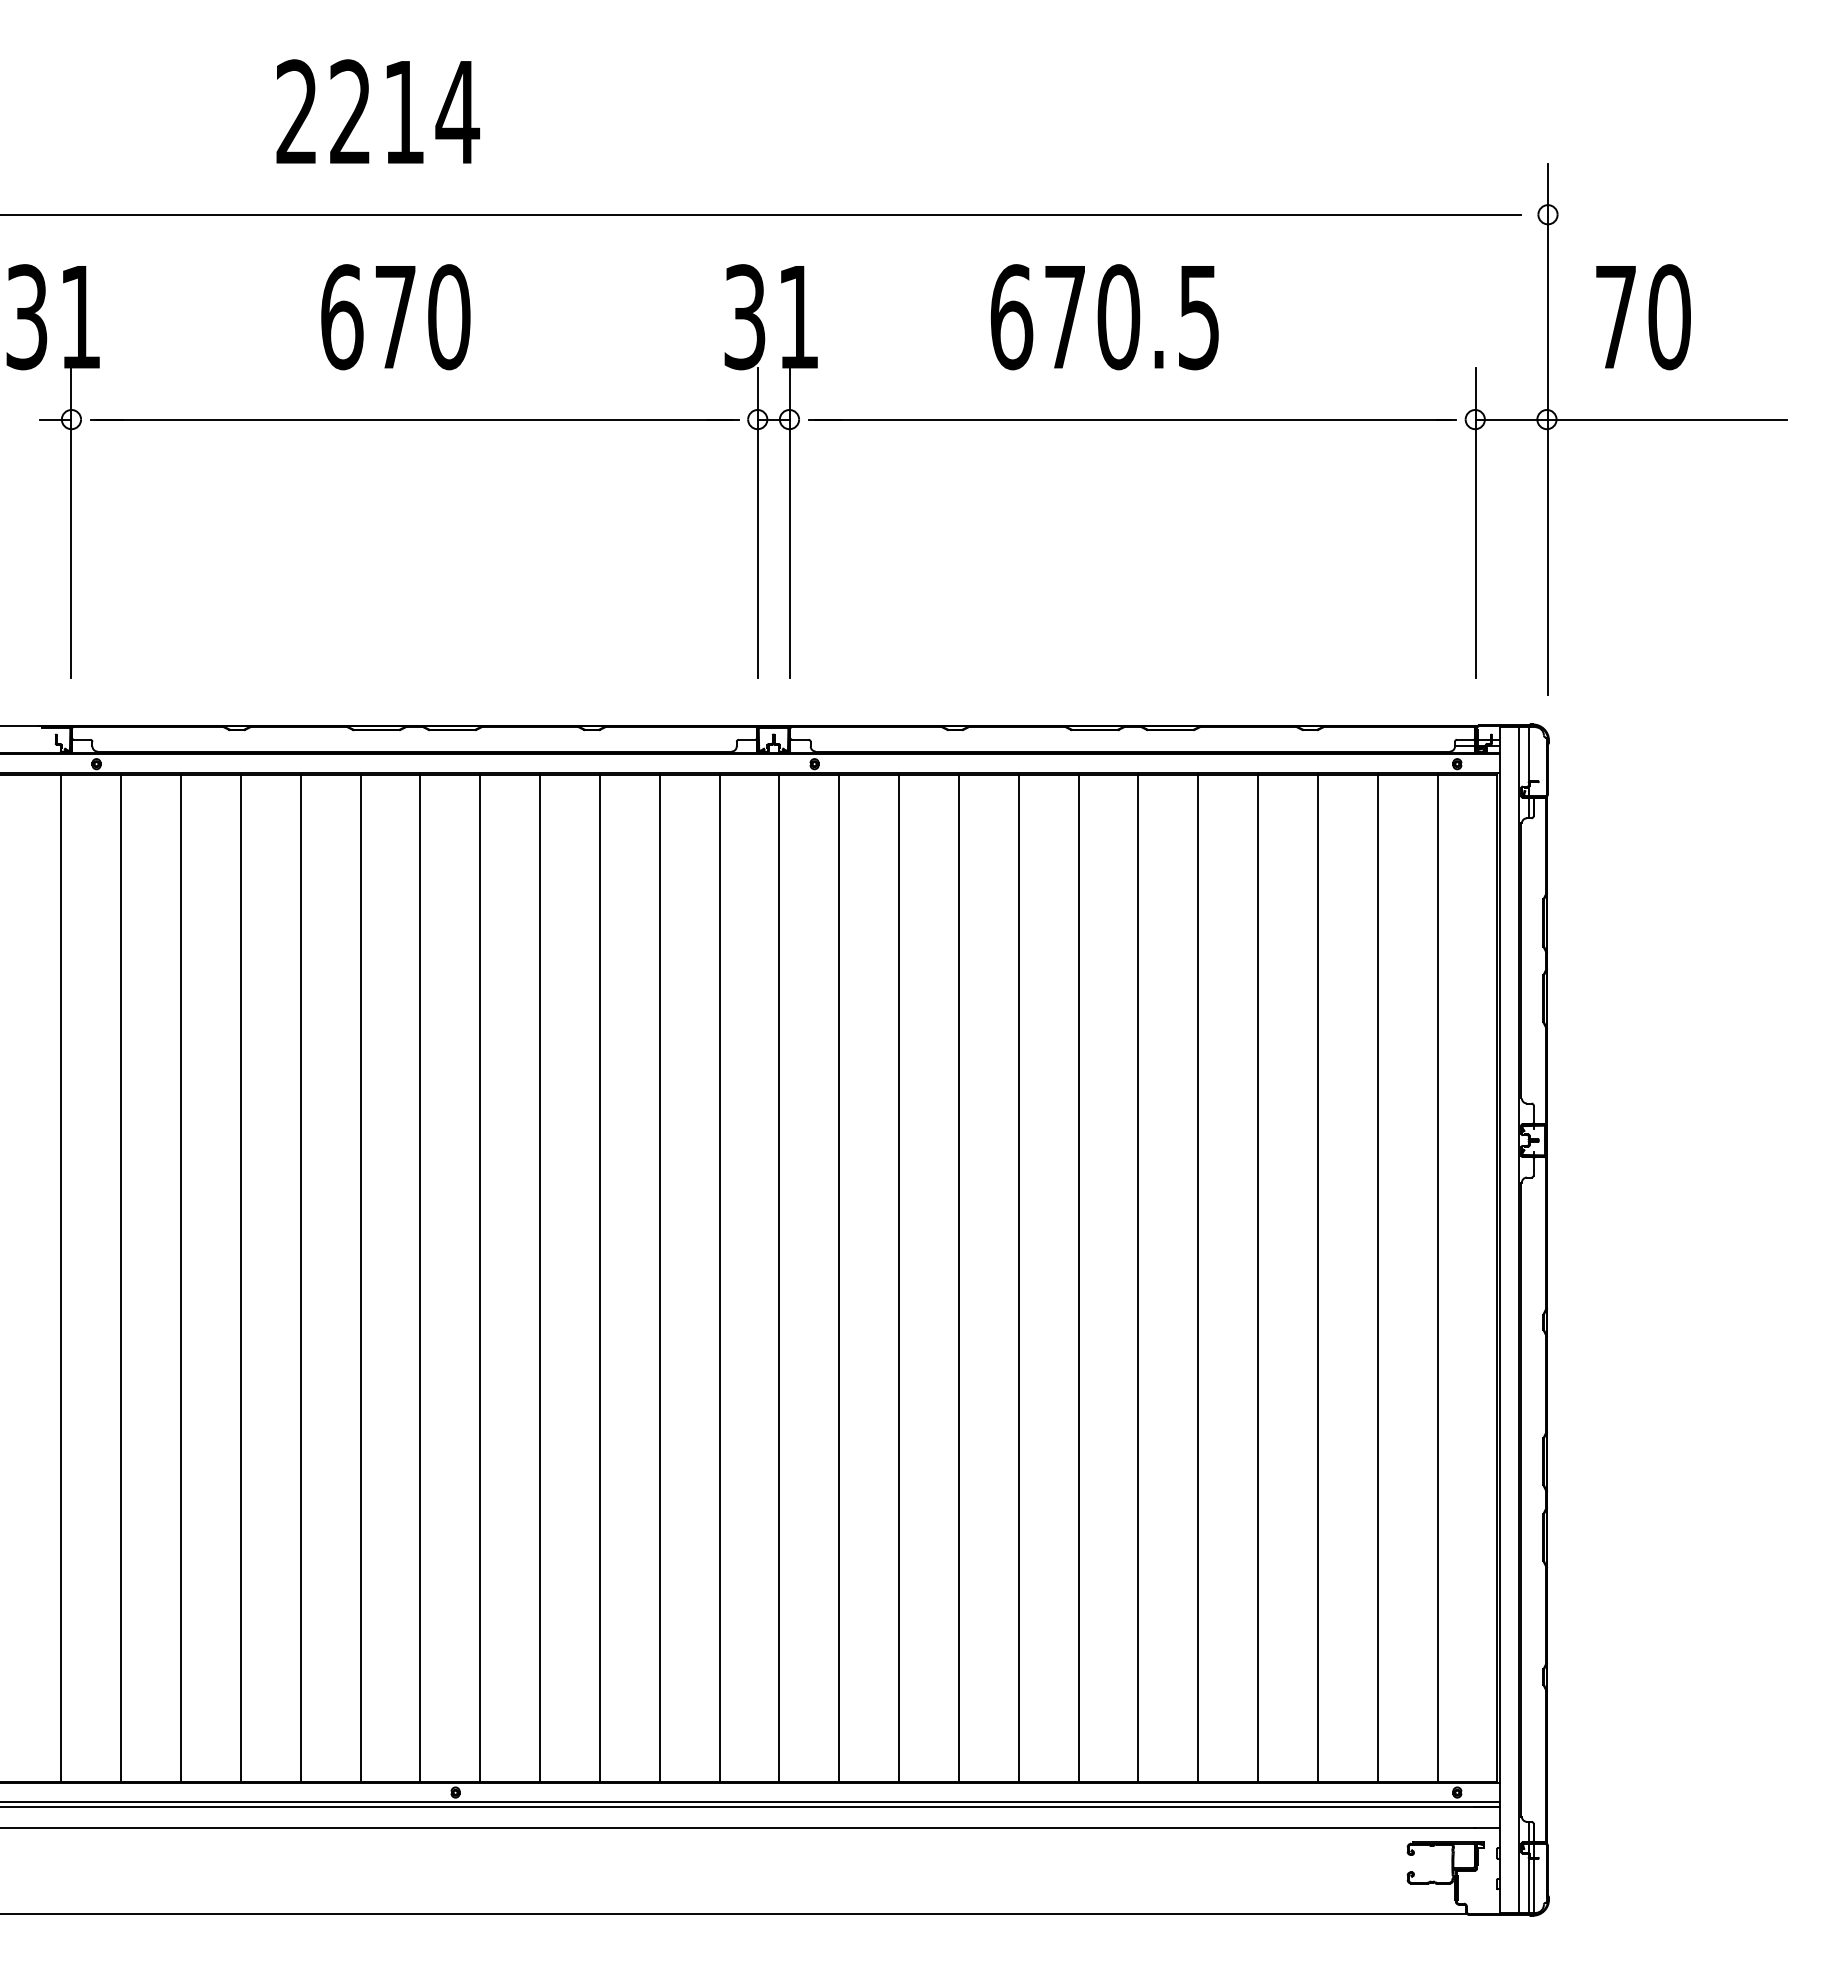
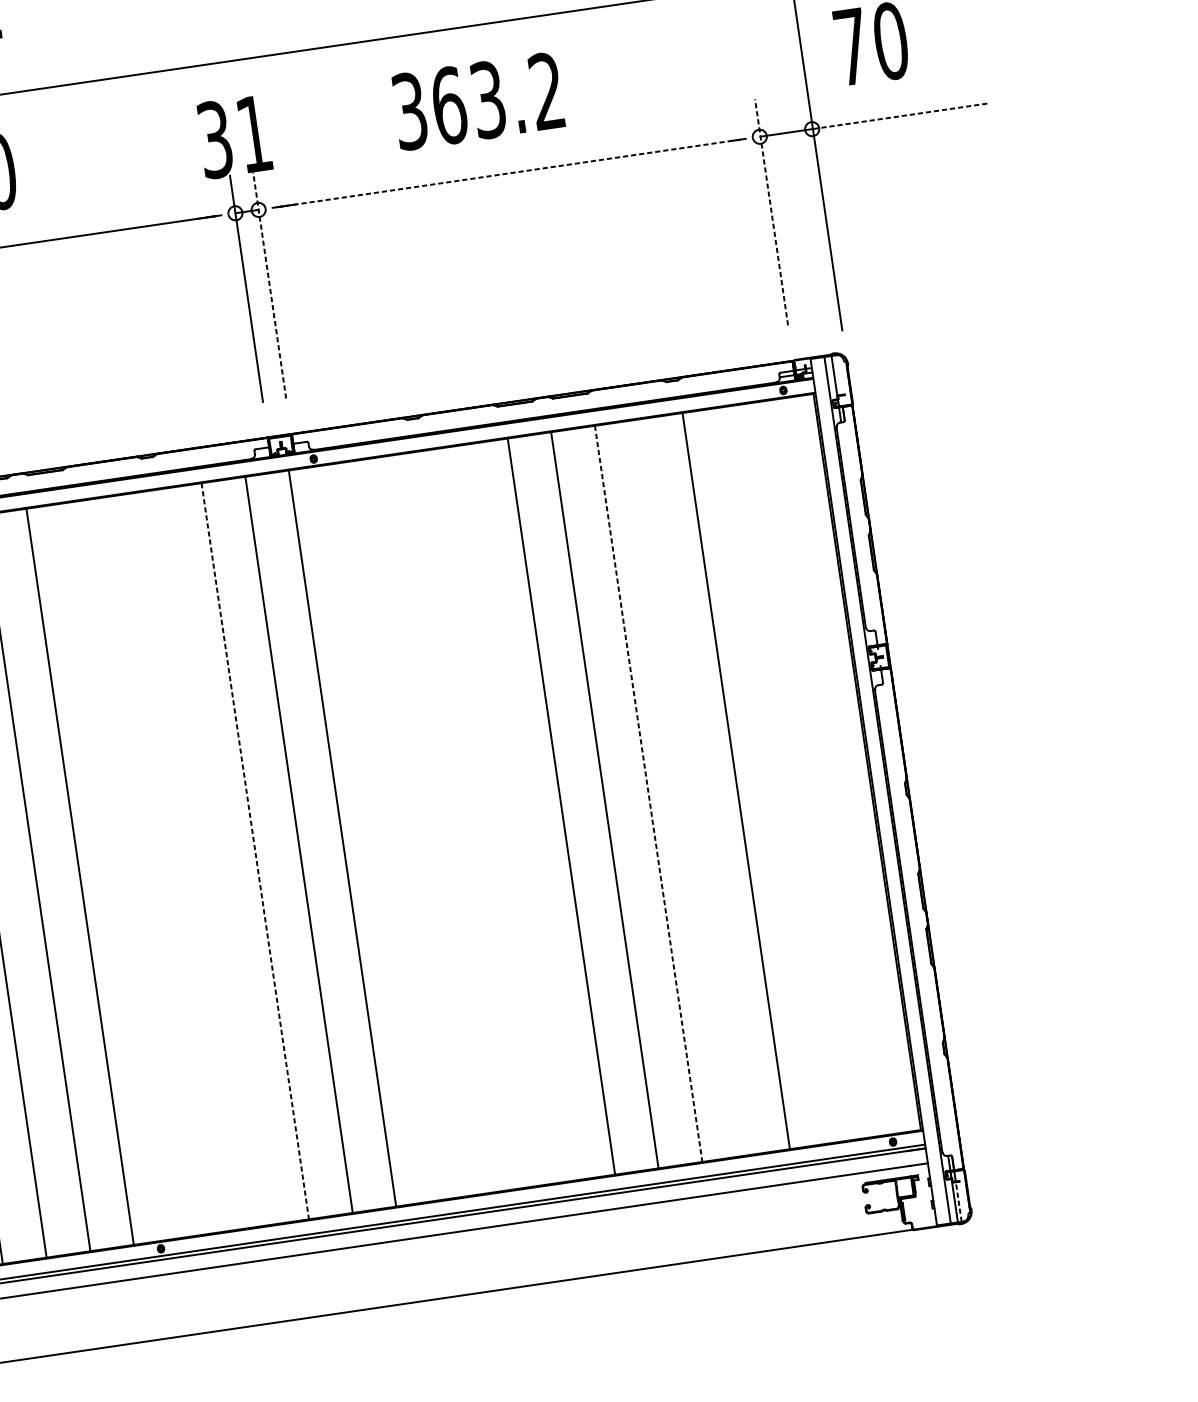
text: (1104, 317) -> (477, 101), 670.5 -> 363.2
line: (1132, 419) -> (509, 173), solid -> dashed
line: (1666, 419) -> (899, 116), solid -> dashed
line: (789, 523) -> (269, 285), solid -> dashed
line: (1476, 523) -> (771, 212), solid -> dashed
line: (479, 1278) -> (123, 870), removed
line: (539, 1278) -> (167, 864), removed
line: (599, 1278) -> (211, 857), removed
line: (659, 1278) -> (255, 851), solid -> dashed
line: (838, 1278) -> (386, 832), removed
line: (898, 1278) -> (429, 825), removed
line: (958, 1278) -> (473, 819), removed
line: (1018, 1278) -> (517, 813), removed
line: (1197, 1278) -> (648, 794), solid -> dashed
line: (1257, 1278) -> (692, 787), removed
line: (1377, 1278) -> (779, 774), removed
line: (1437, 1278) -> (823, 768), removed
line: (1533, 1885) -> (958, 1201), solid -> dashed

